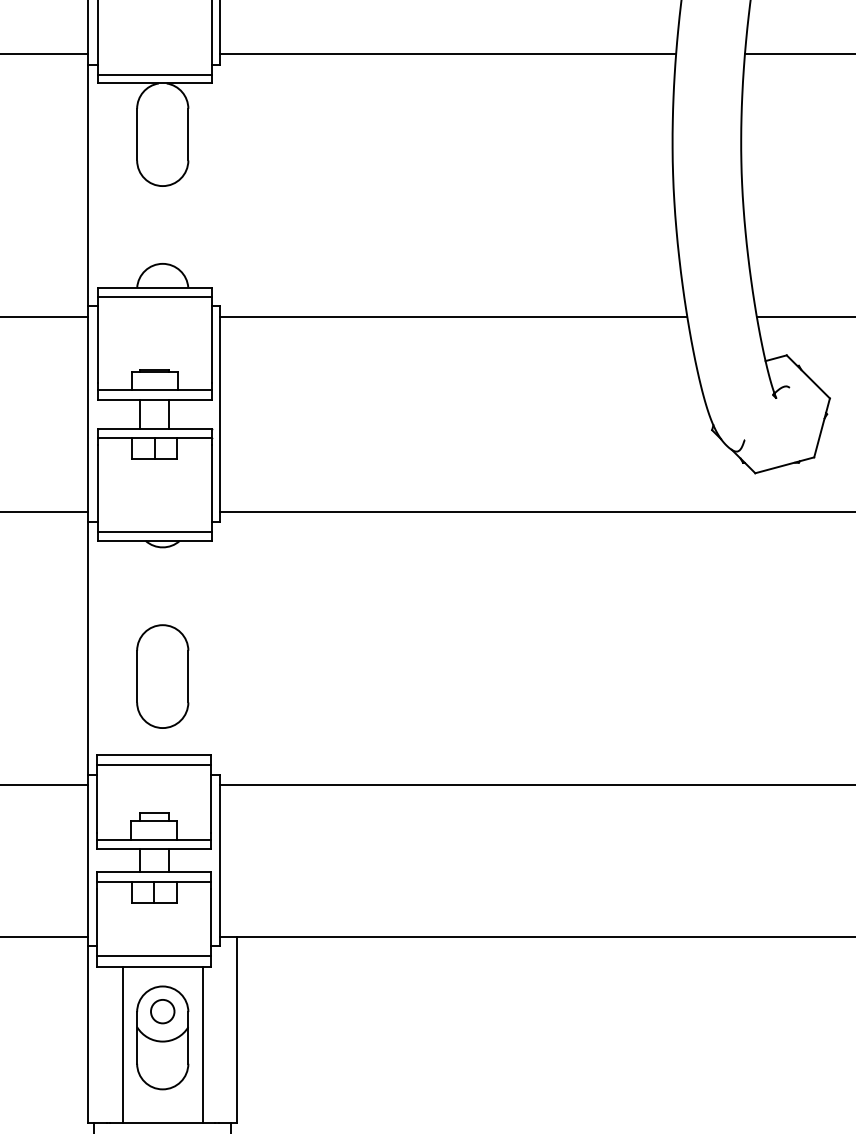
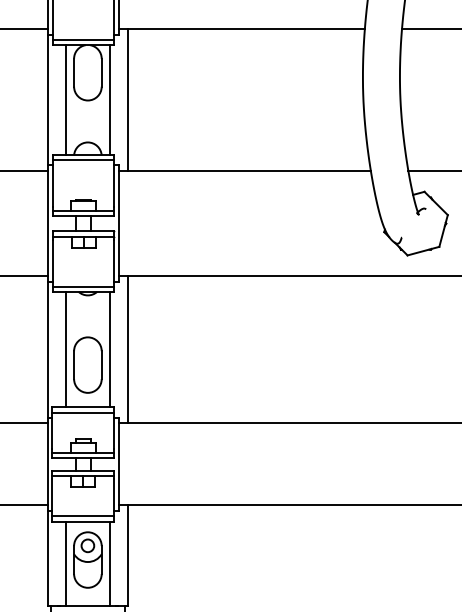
line: (123, 186) -> (66, 100), added
line: (202, 186) -> (109, 100), added
line: (237, 186) -> (128, 100), added
line: (123, 647) -> (66, 349), added
line: (202, 647) -> (109, 349), added
line: (237, 647) -> (128, 349), added

